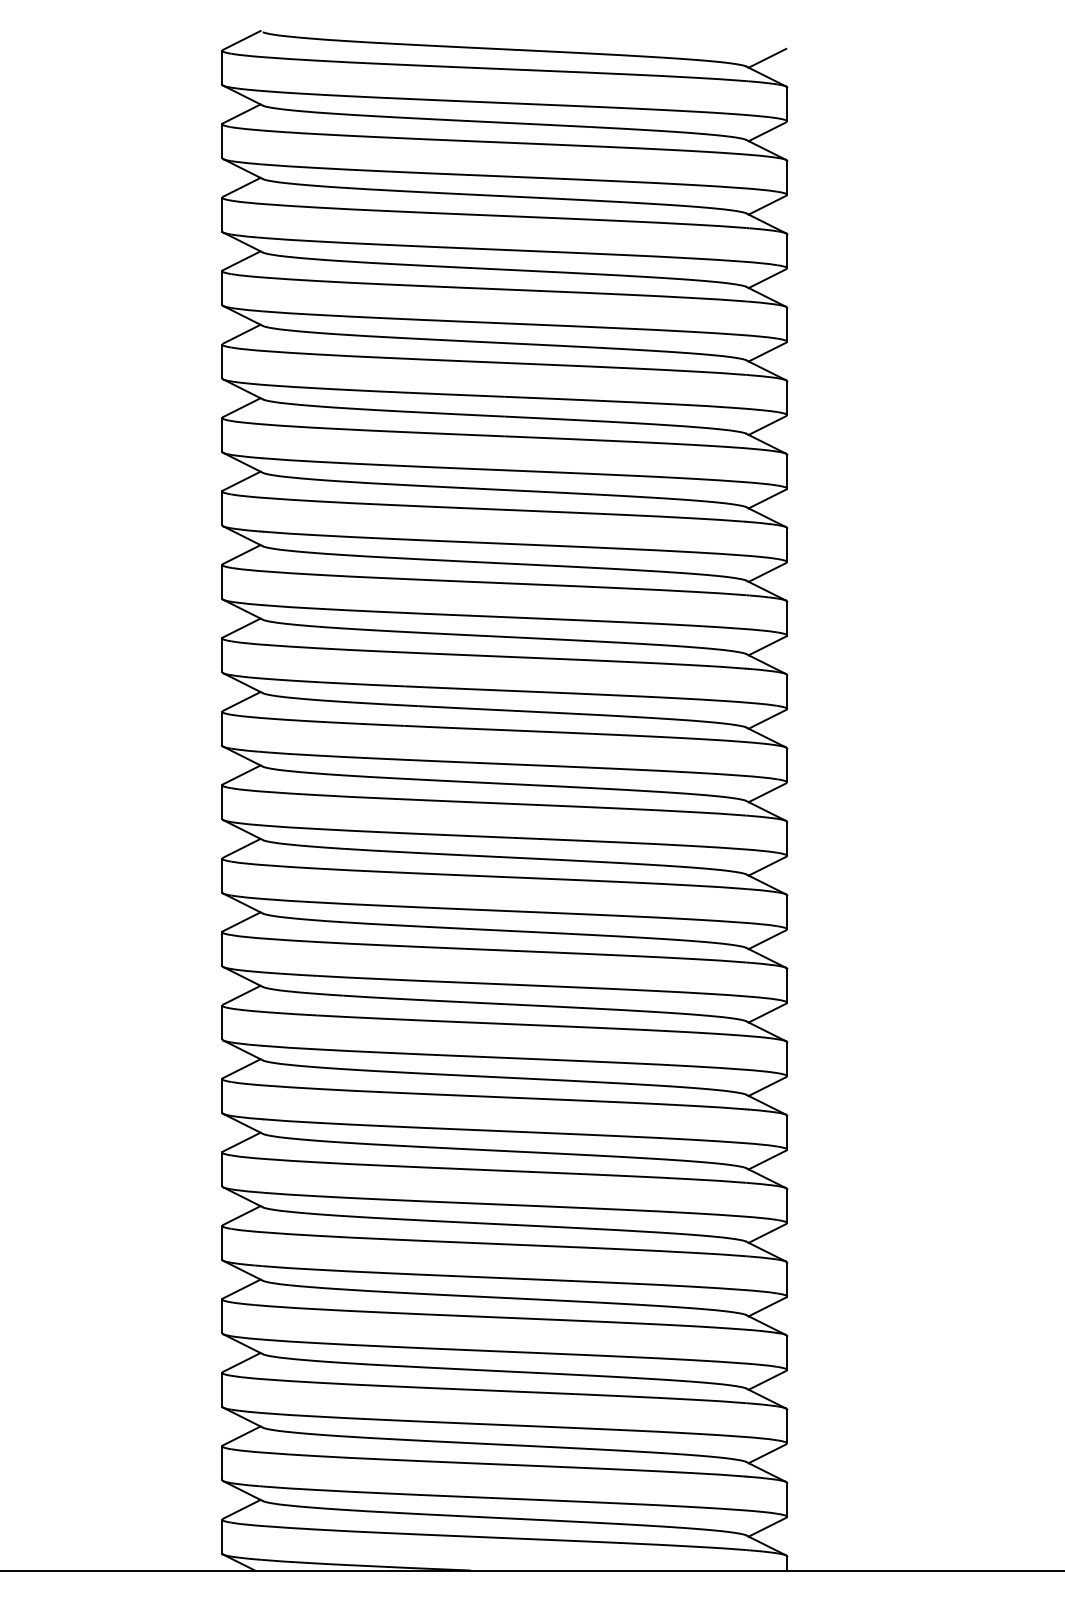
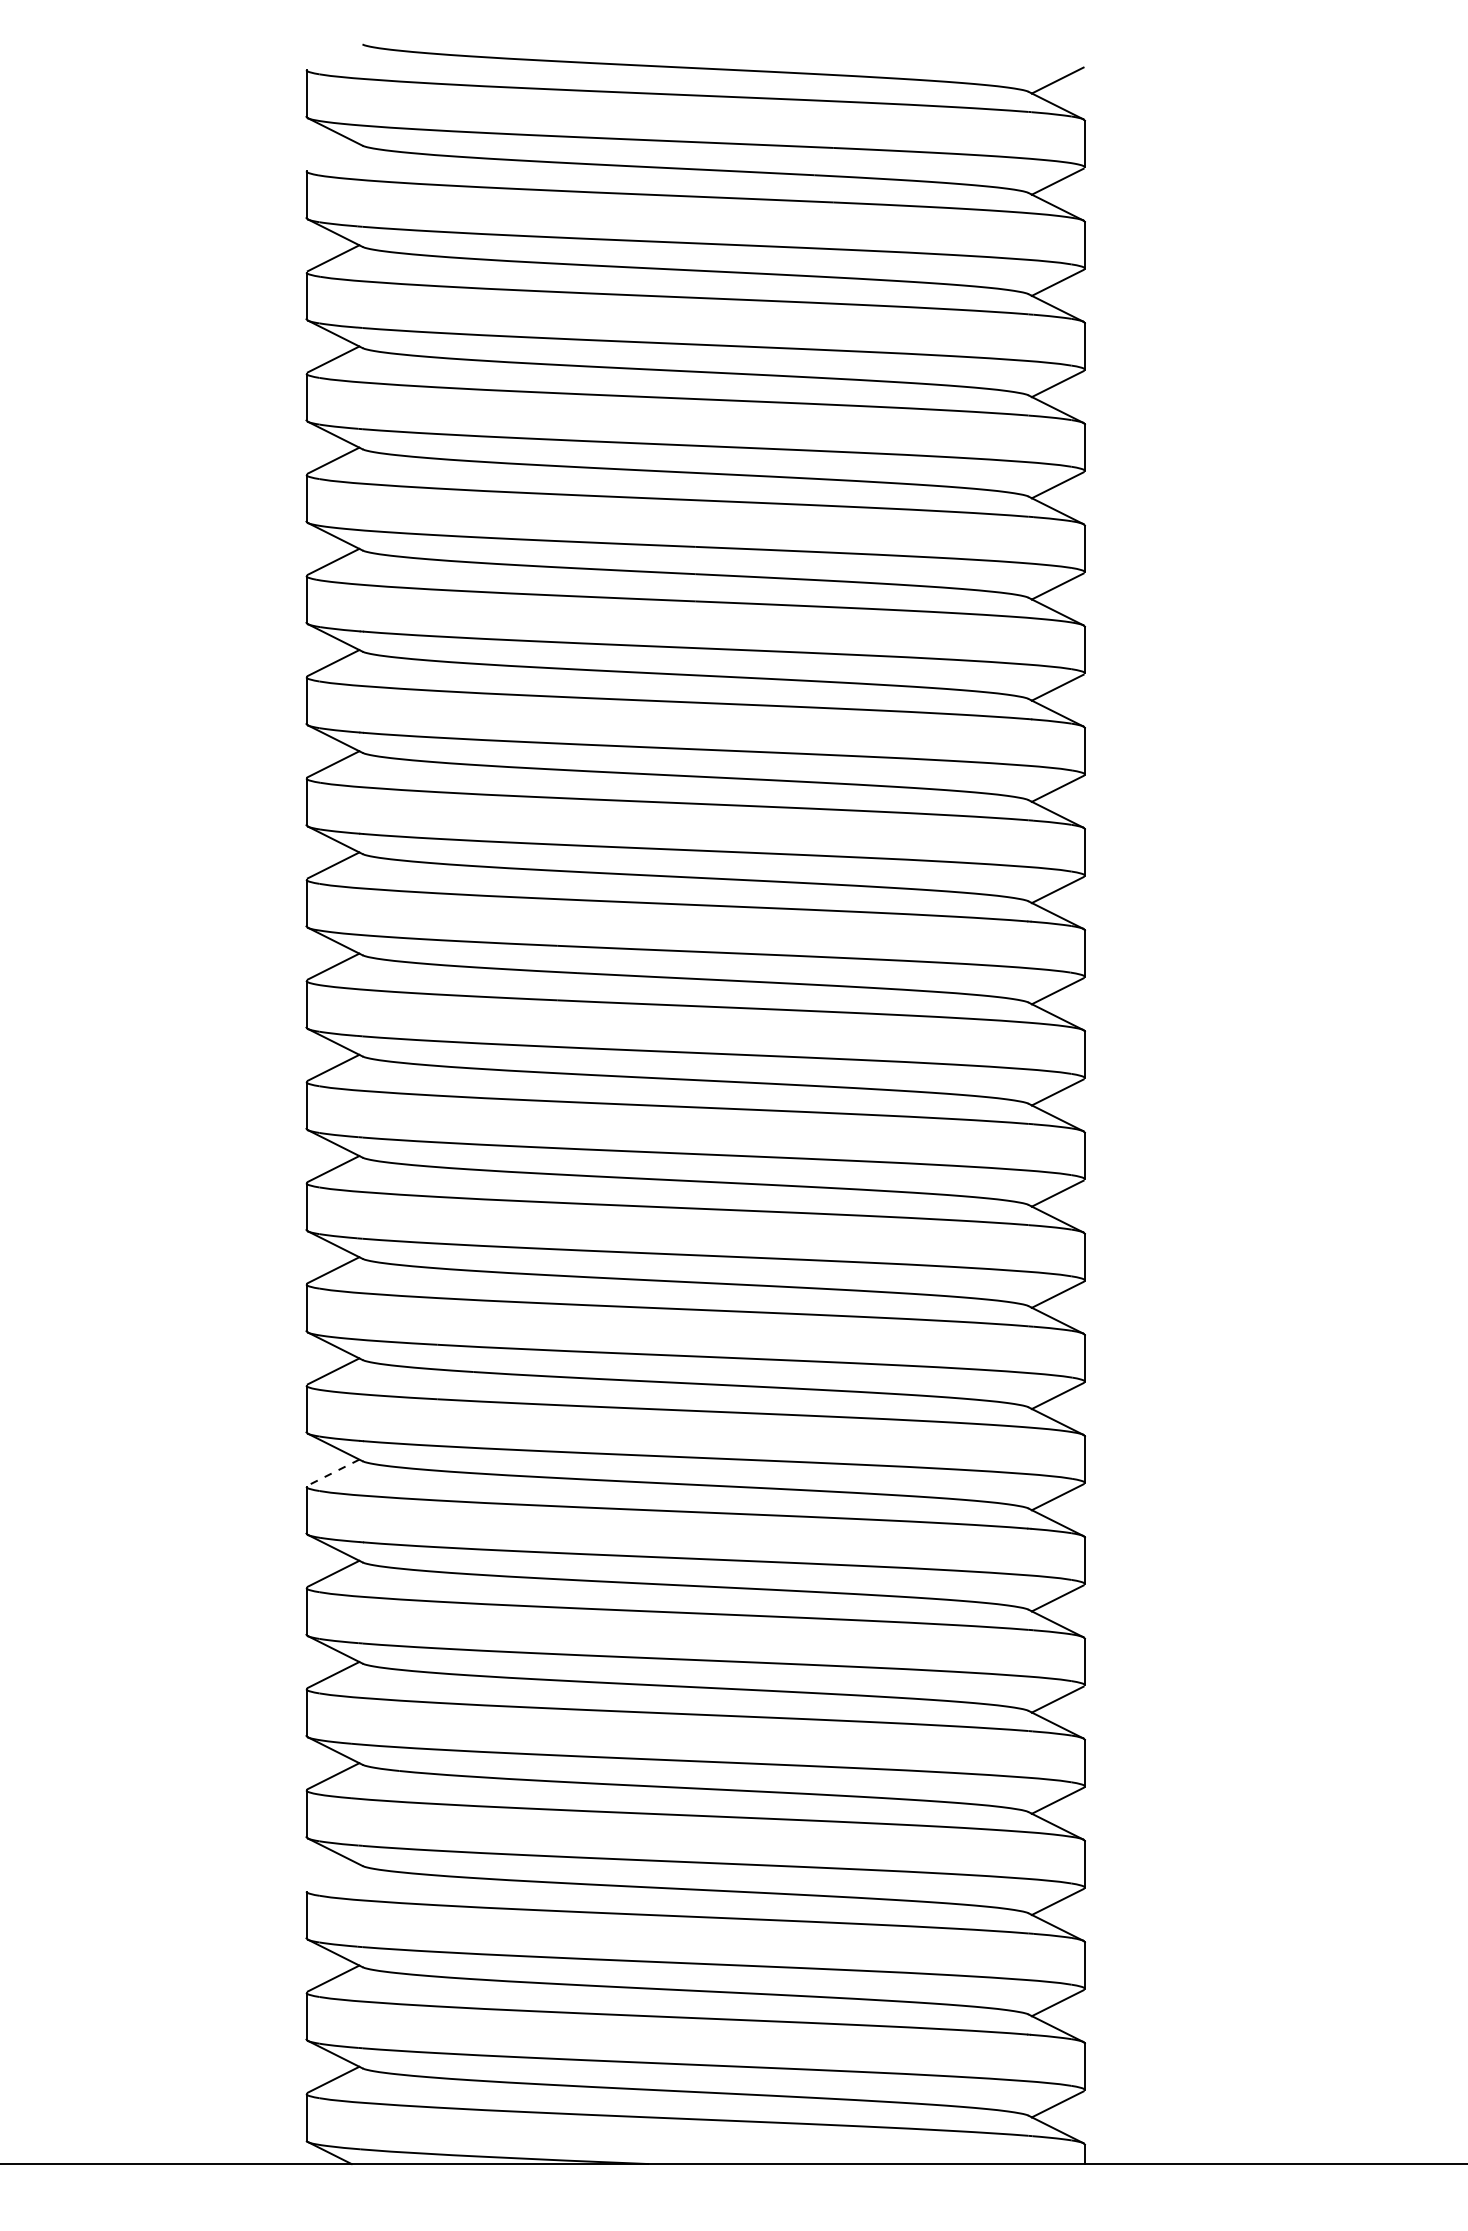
line: (241, 40) -> (333, 55), removed
line: (241, 114) -> (333, 157), removed
line: (241, 1068) -> (333, 1472), solid -> dashed
line: (241, 1362) -> (333, 1877), removed

